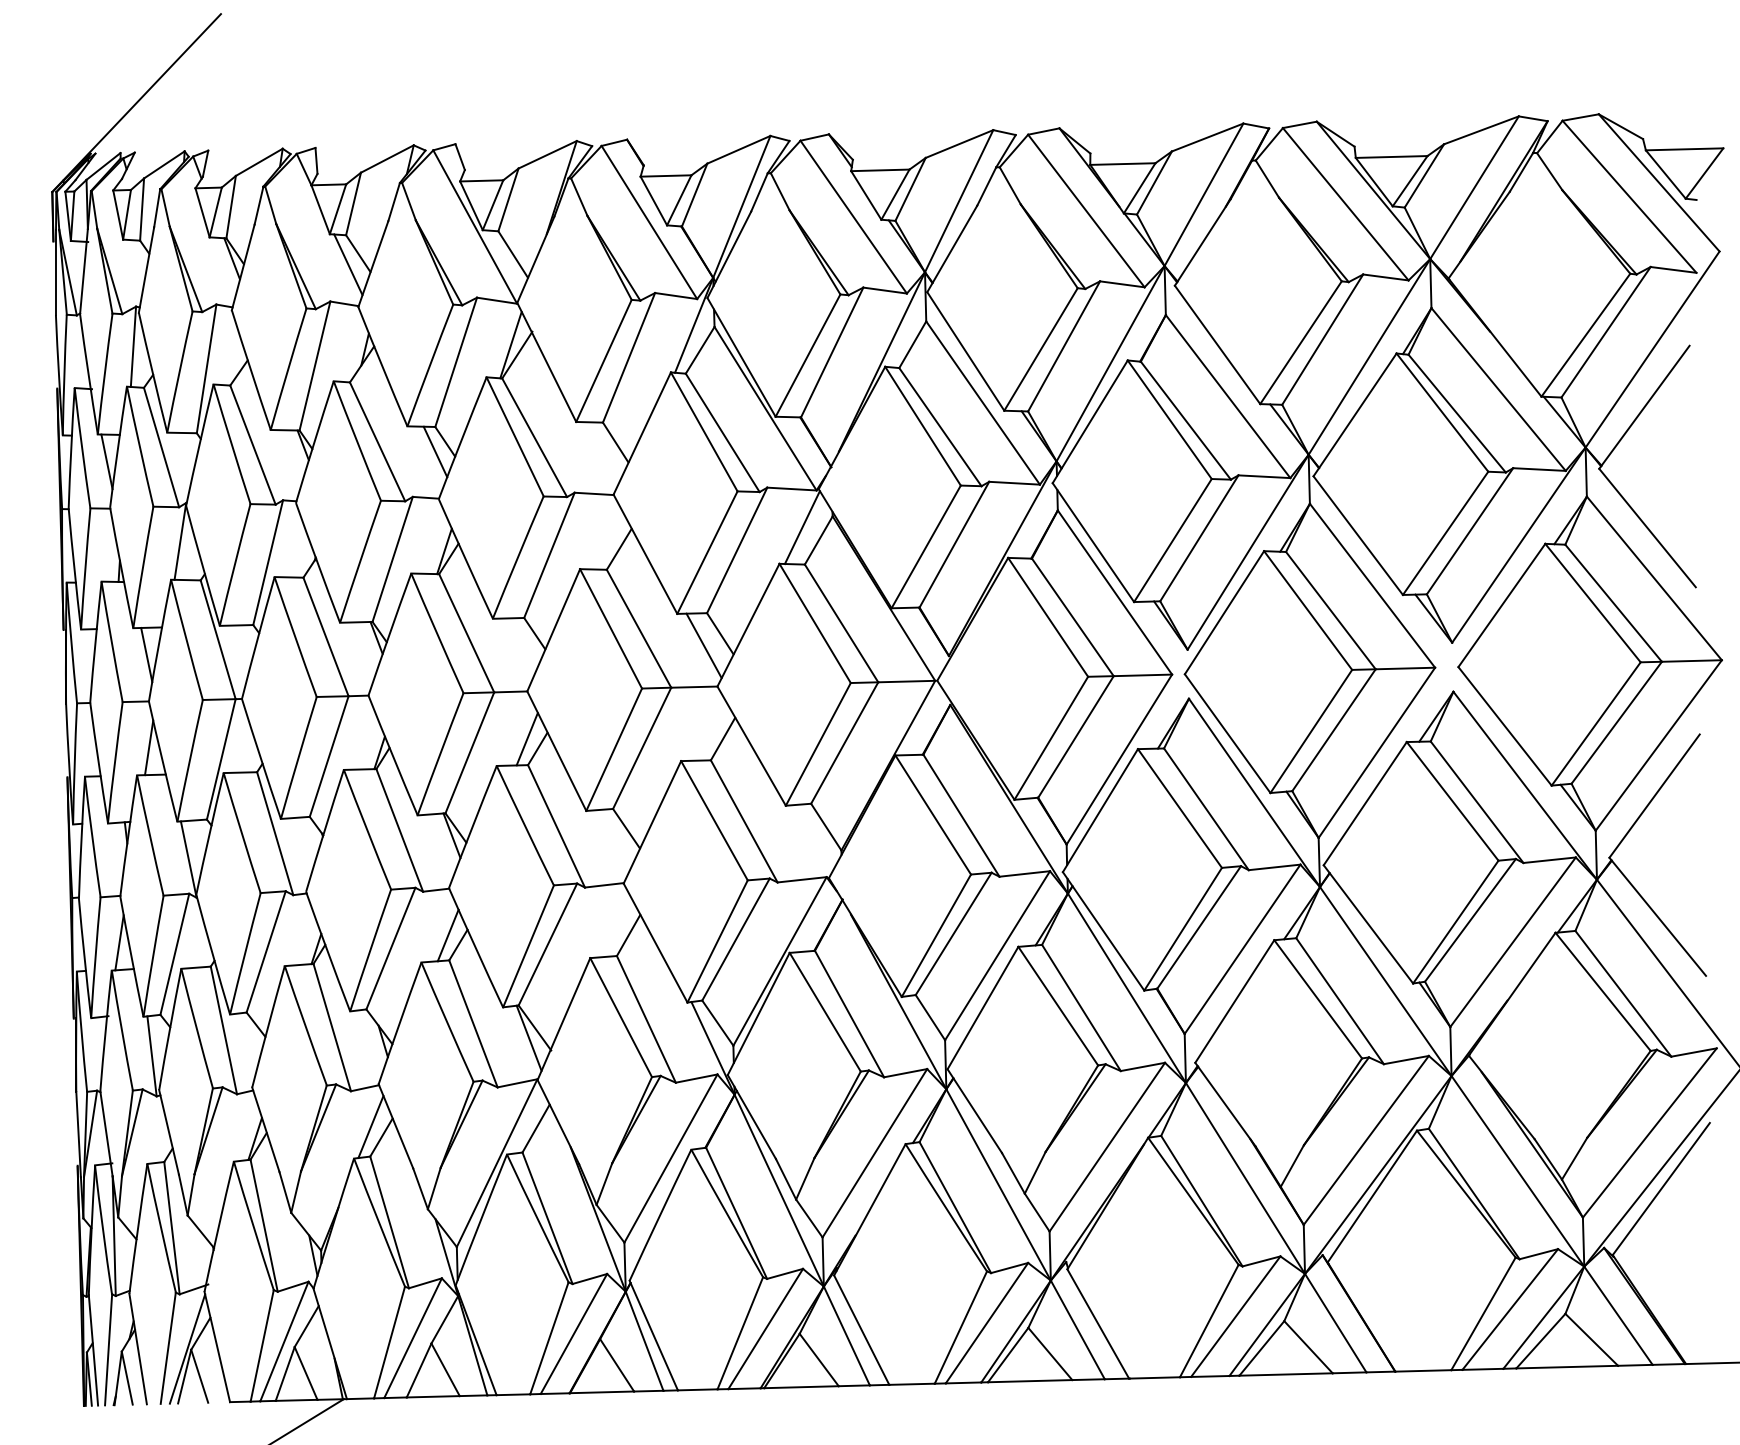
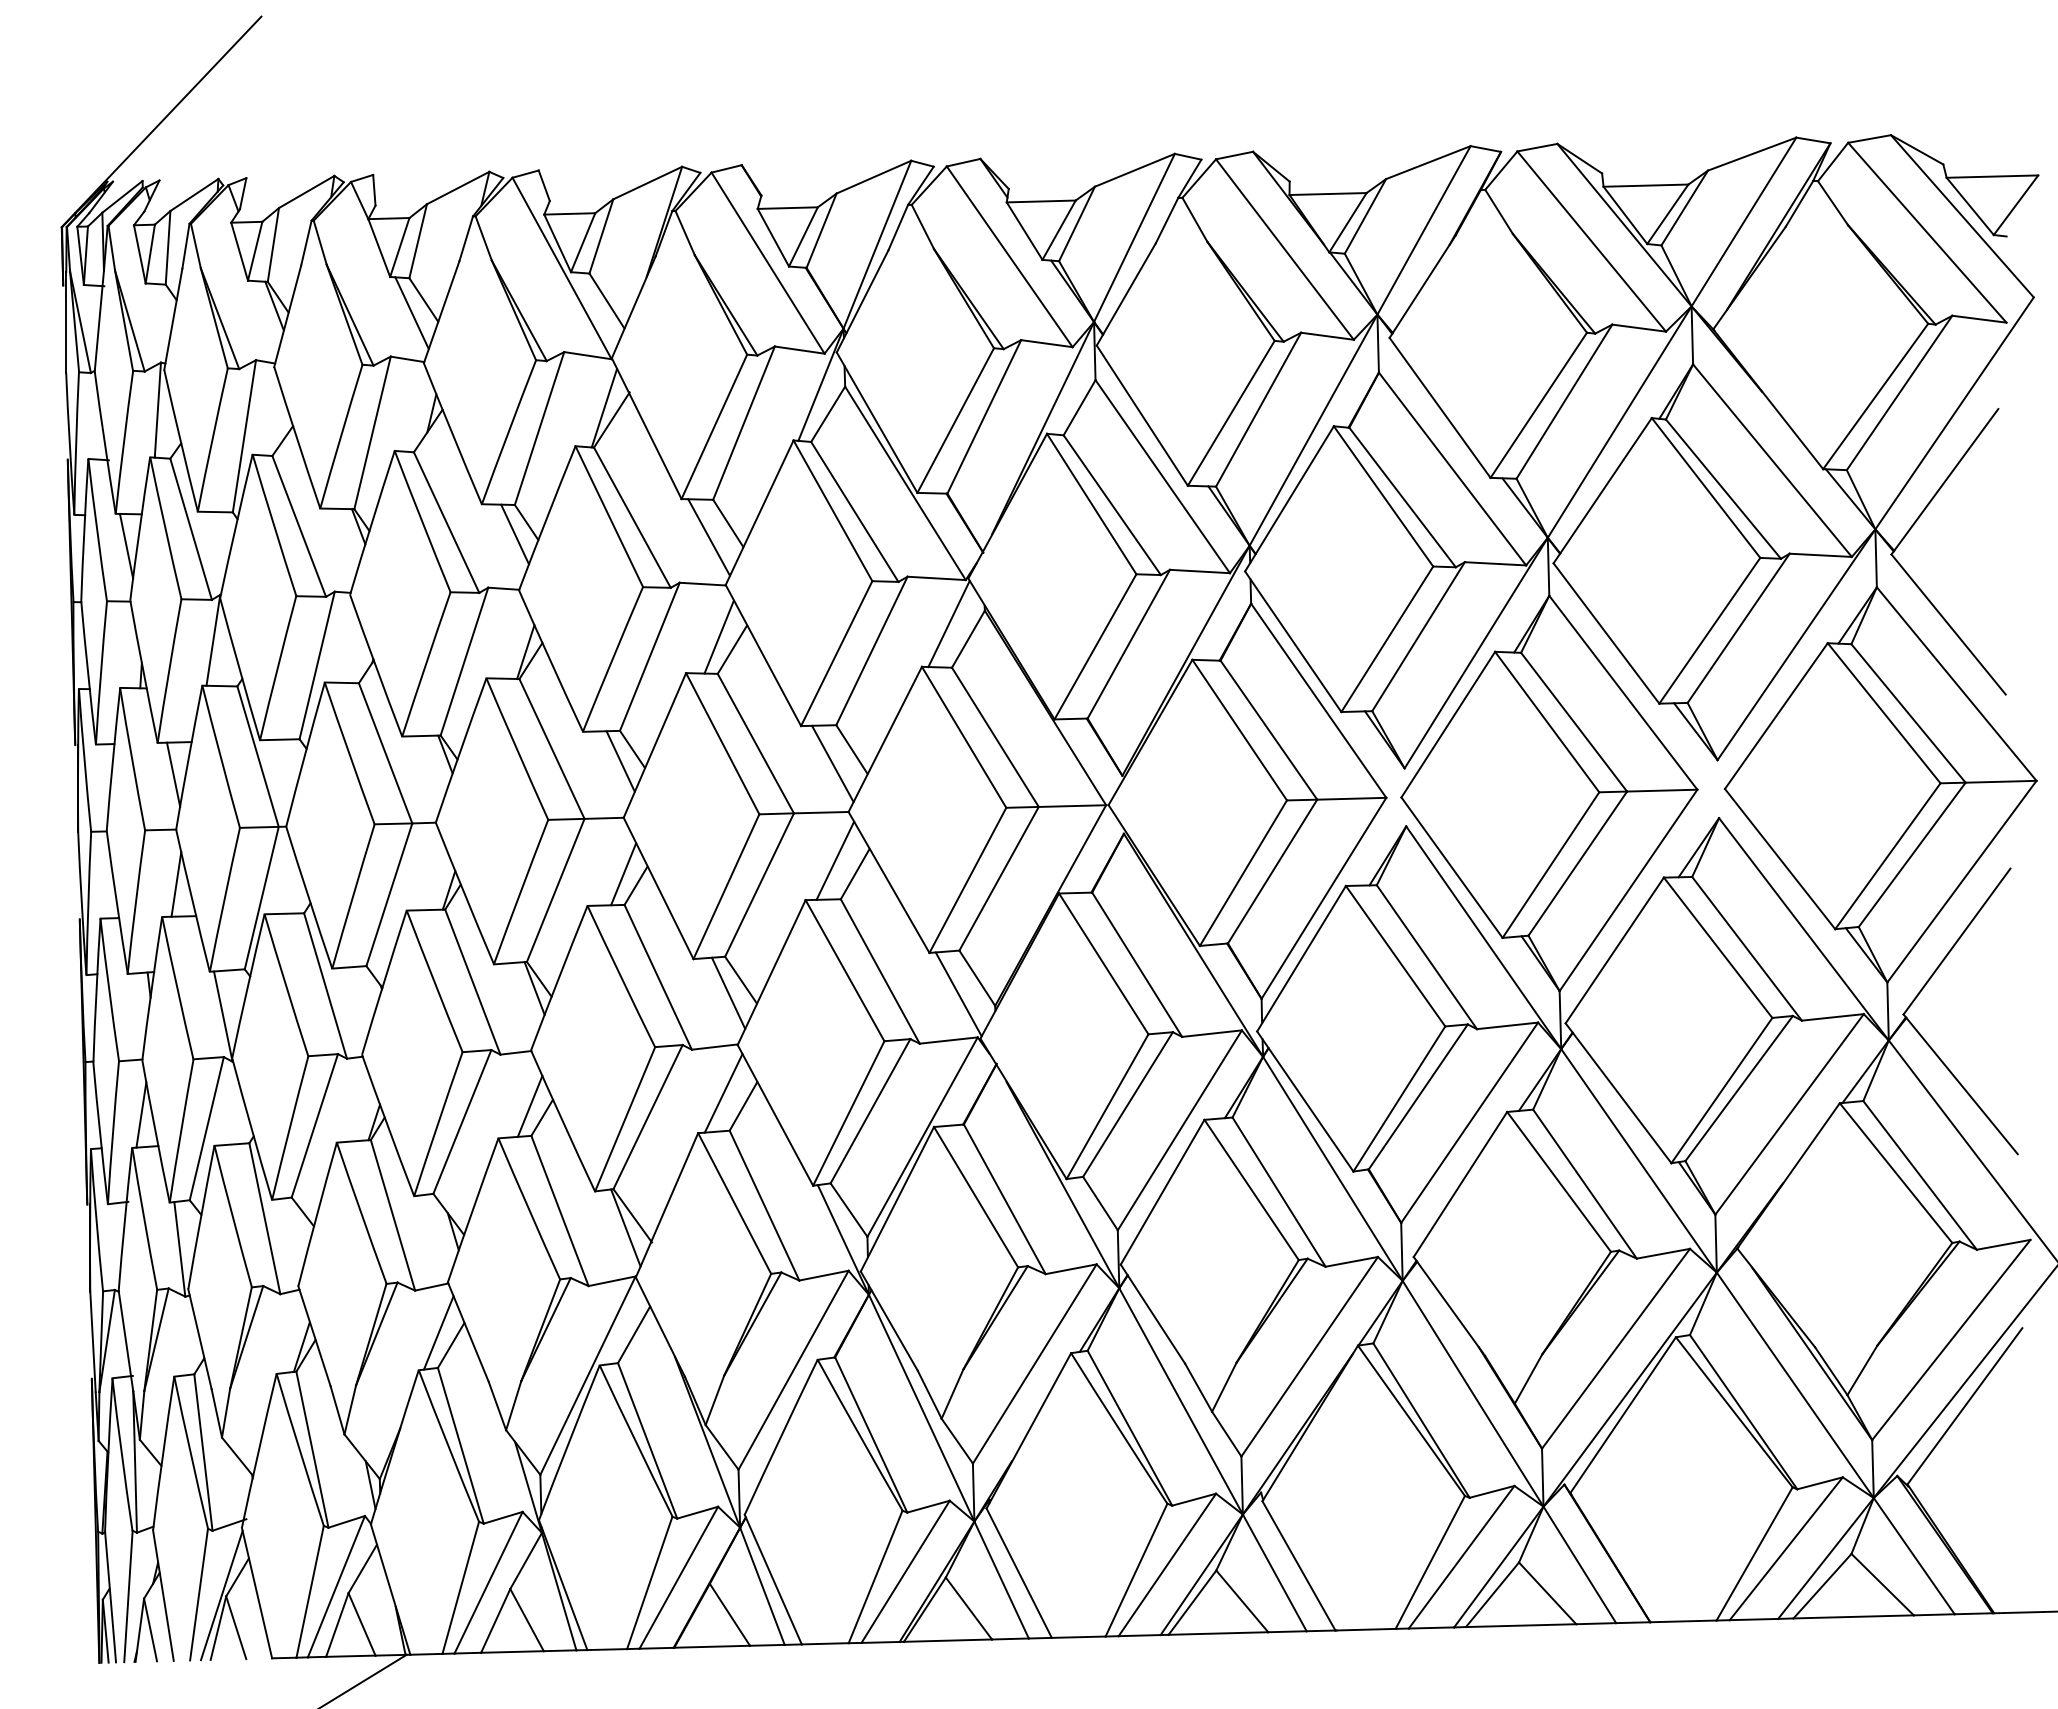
line: (599, 454) -> (708, 537), added
line: (607, 538) -> (718, 636), added
line: (524, 643) -> (620, 761), added
line: (706, 727) -> (835, 860), added
line: (615, 839) -> (728, 992), added
line: (810, 840) -> (958, 994), added
line: (611, 924) -> (723, 1093), added

